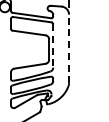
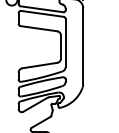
line: (53, 45) -> (65, 42), dashed -> solid
line: (69, 48) -> (83, 45), dashed -> solid

